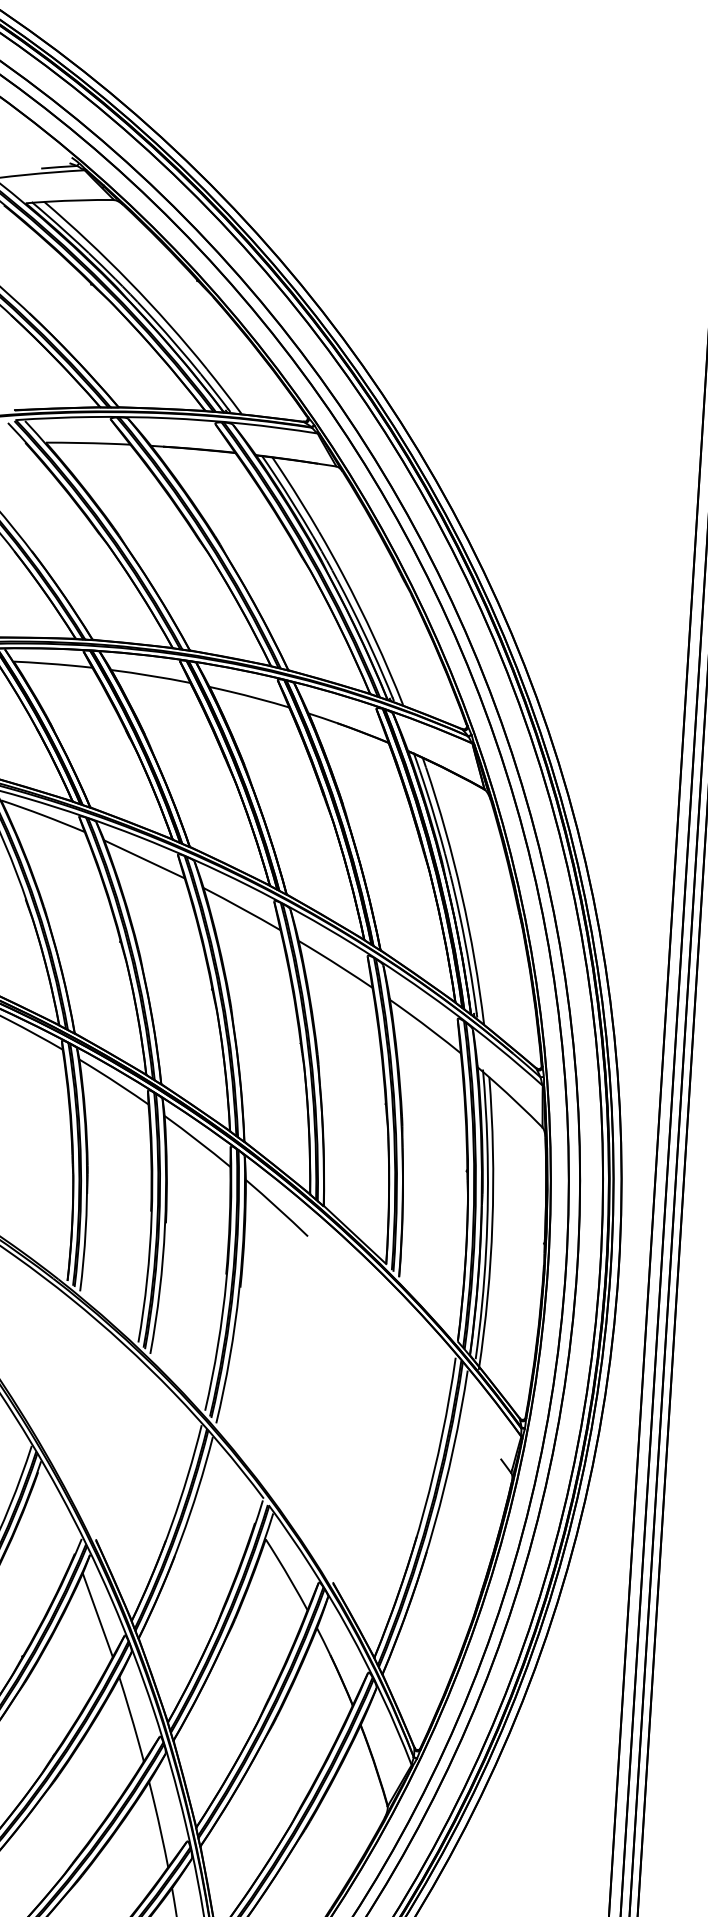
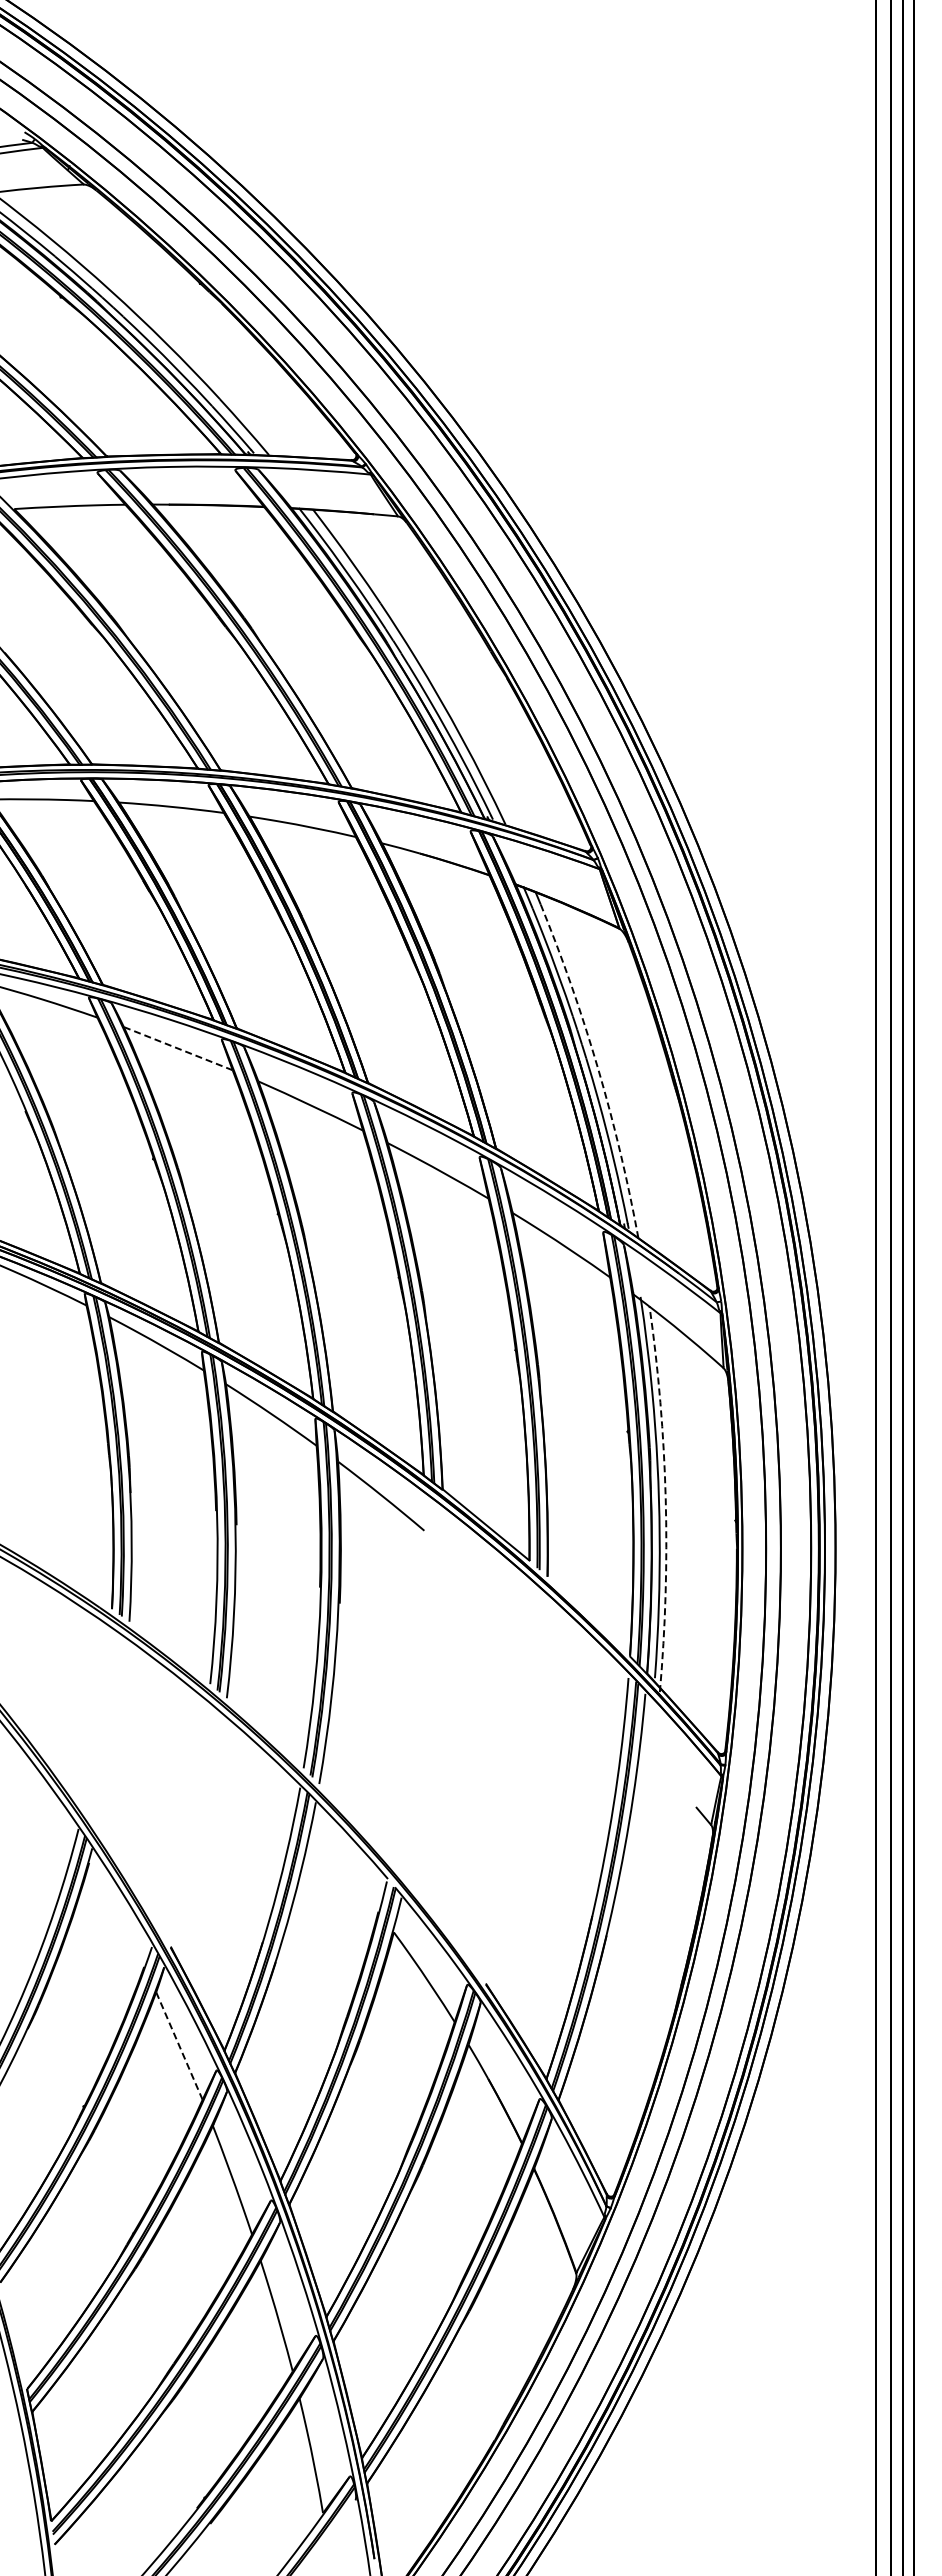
line: (144, 859) -> (178, 1048), solid -> dashed
arc: (461, 894) -> (598, 1068), solid -> dashed
arc: (492, 1223) -> (665, 1498), solid -> dashed
line: (97, 1615) -> (179, 2046), solid -> dashed

